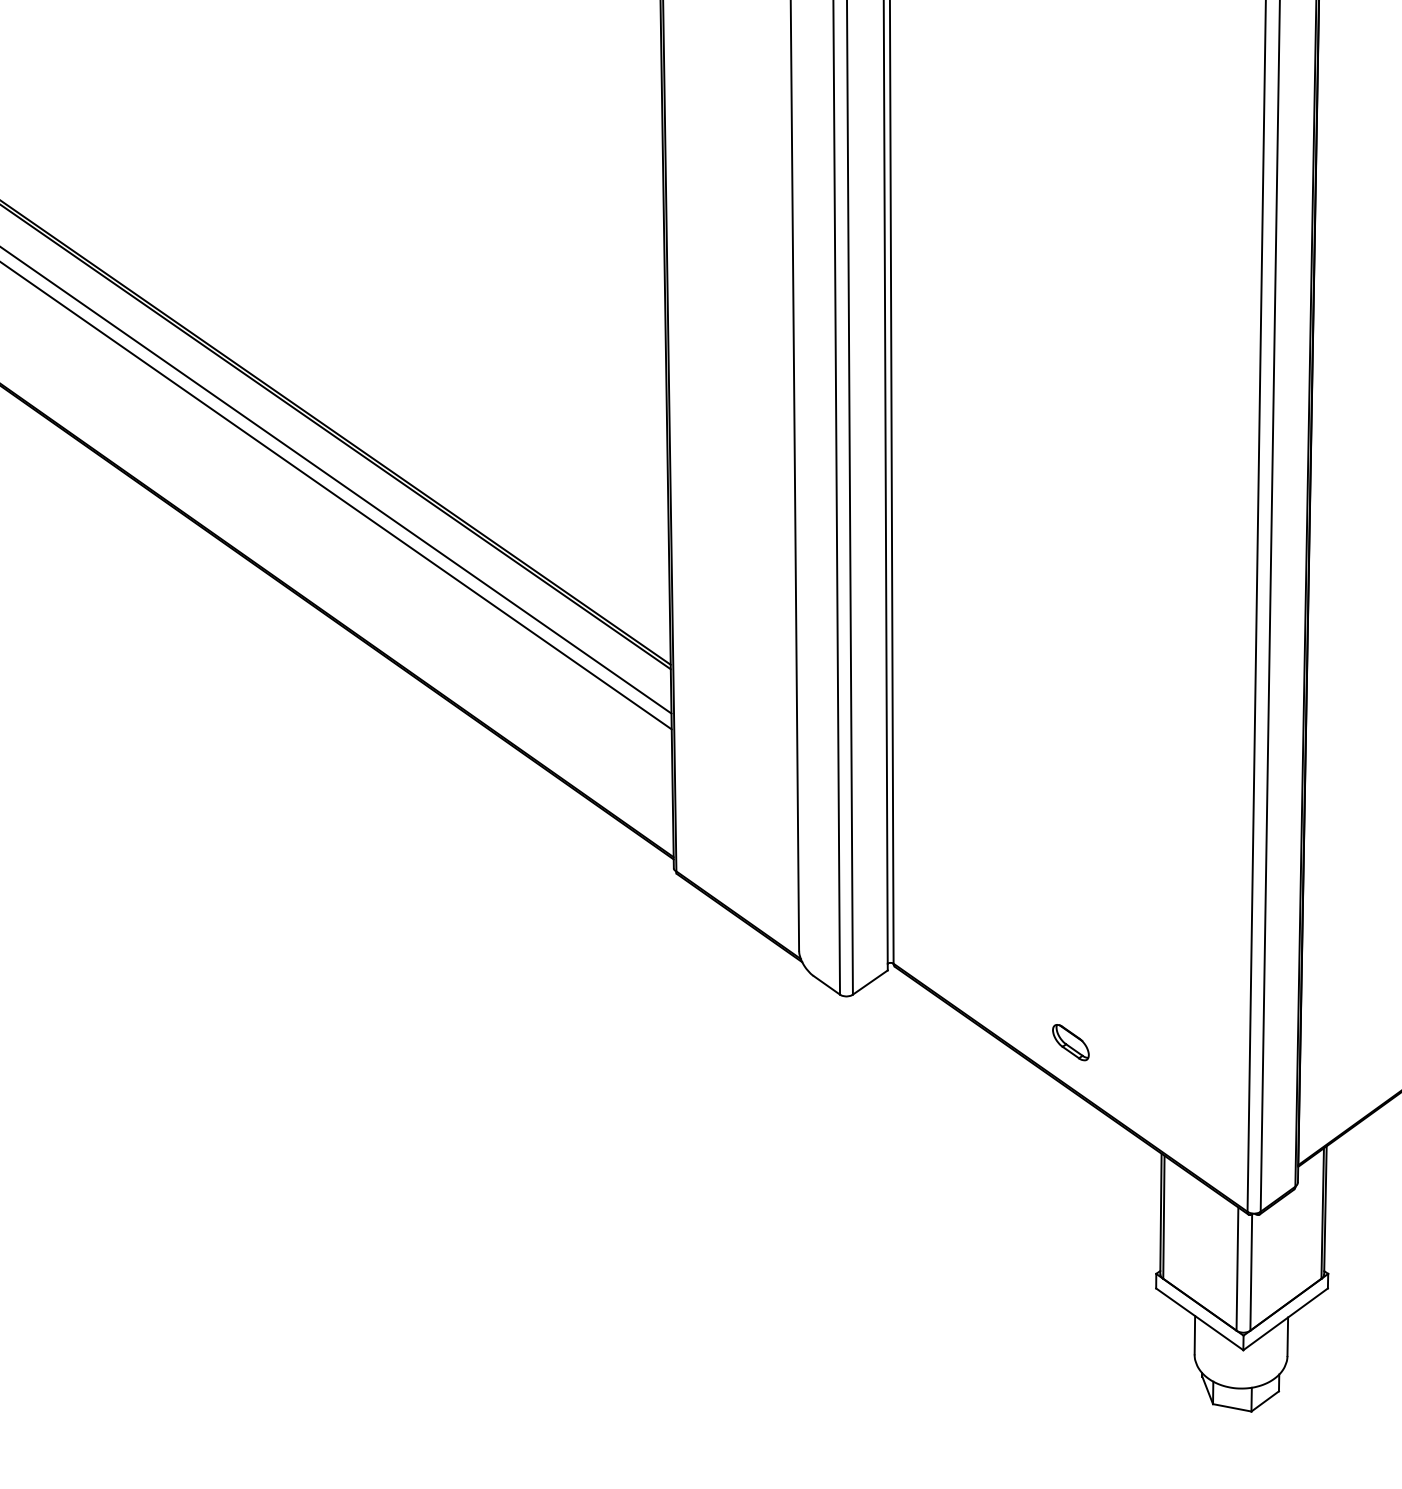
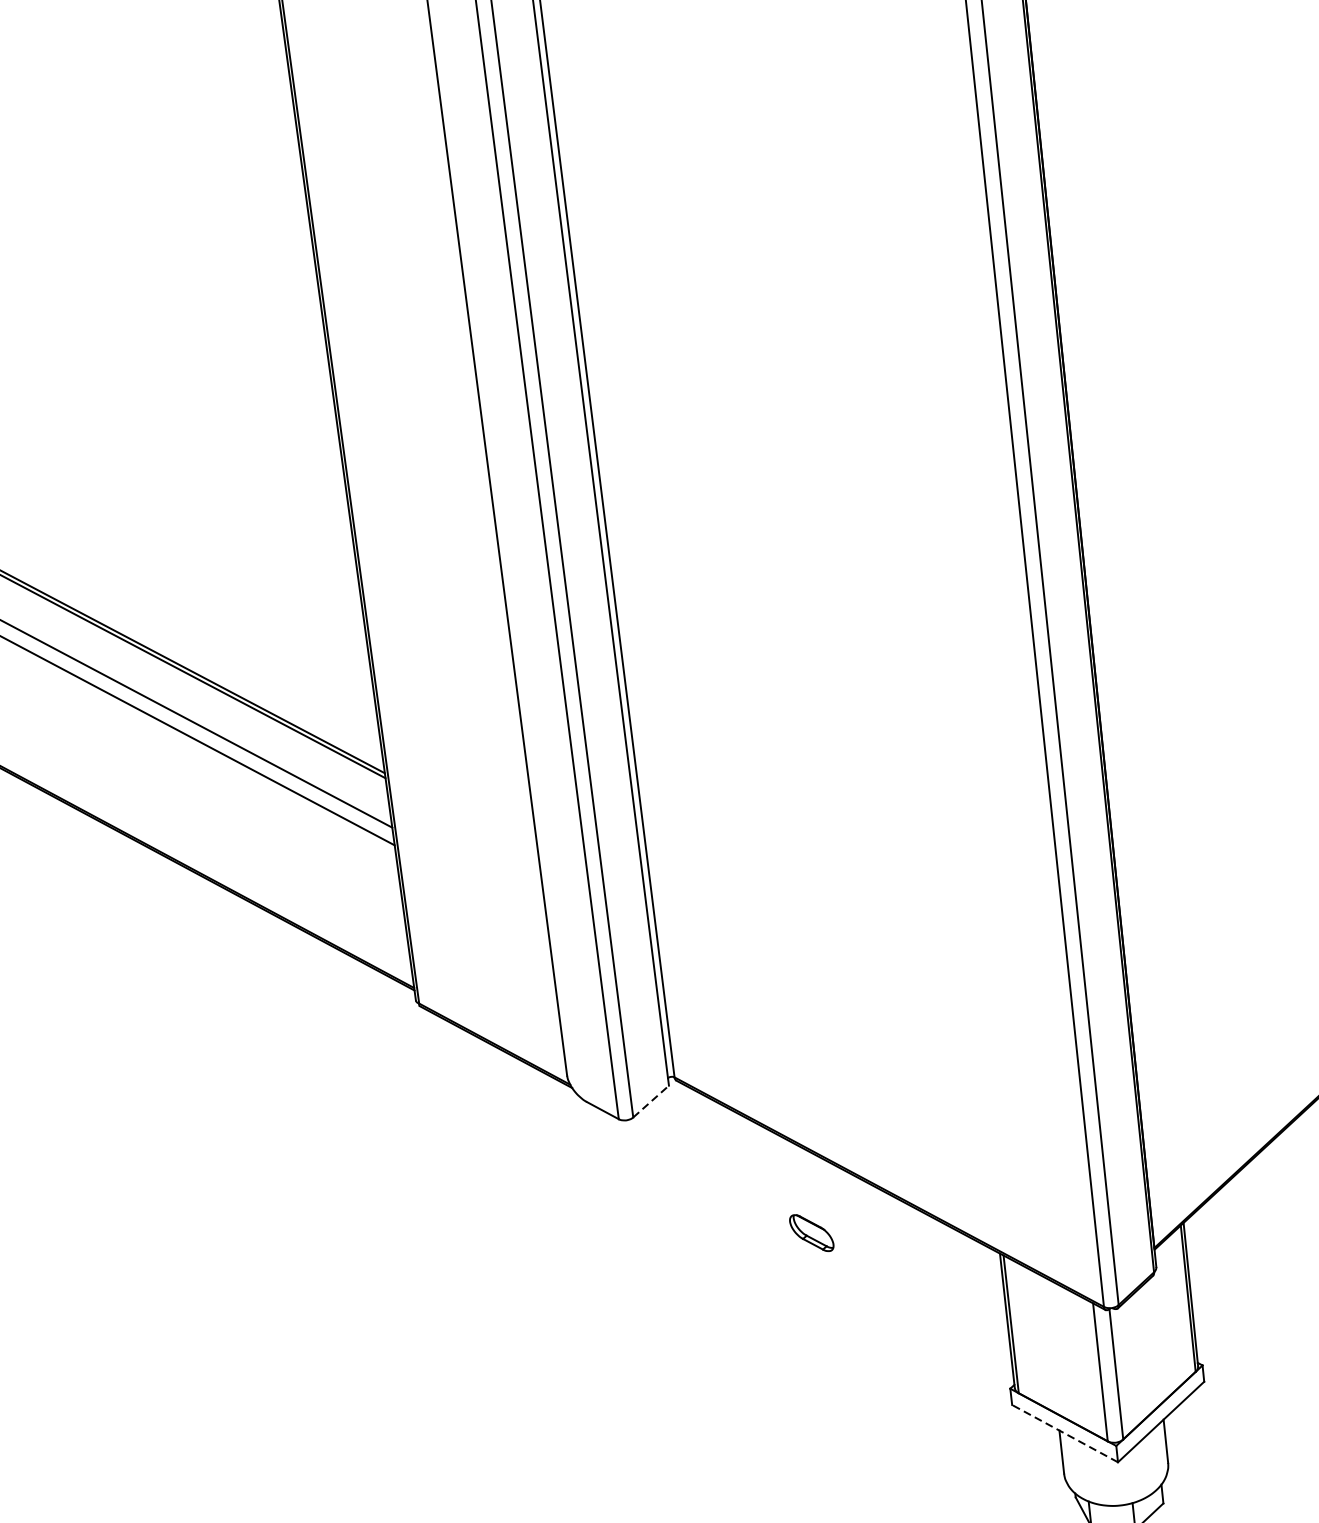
line: (870, 982) -> (651, 1101), solid -> dashed
part: (1070, 1042) -> (811, 1233), moved
line: (1199, 1319) -> (1064, 1433), solid -> dashed

